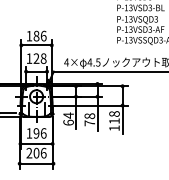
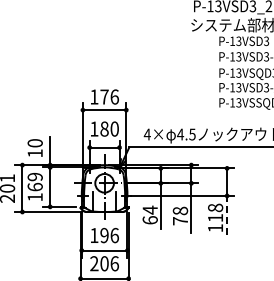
text: (36, 35) -> (104, 96), 186 -> 176
text: (40, 58) -> (109, 128), 128 -> 180
line: (122, 120) -> (227, 216), solid -> dashed

